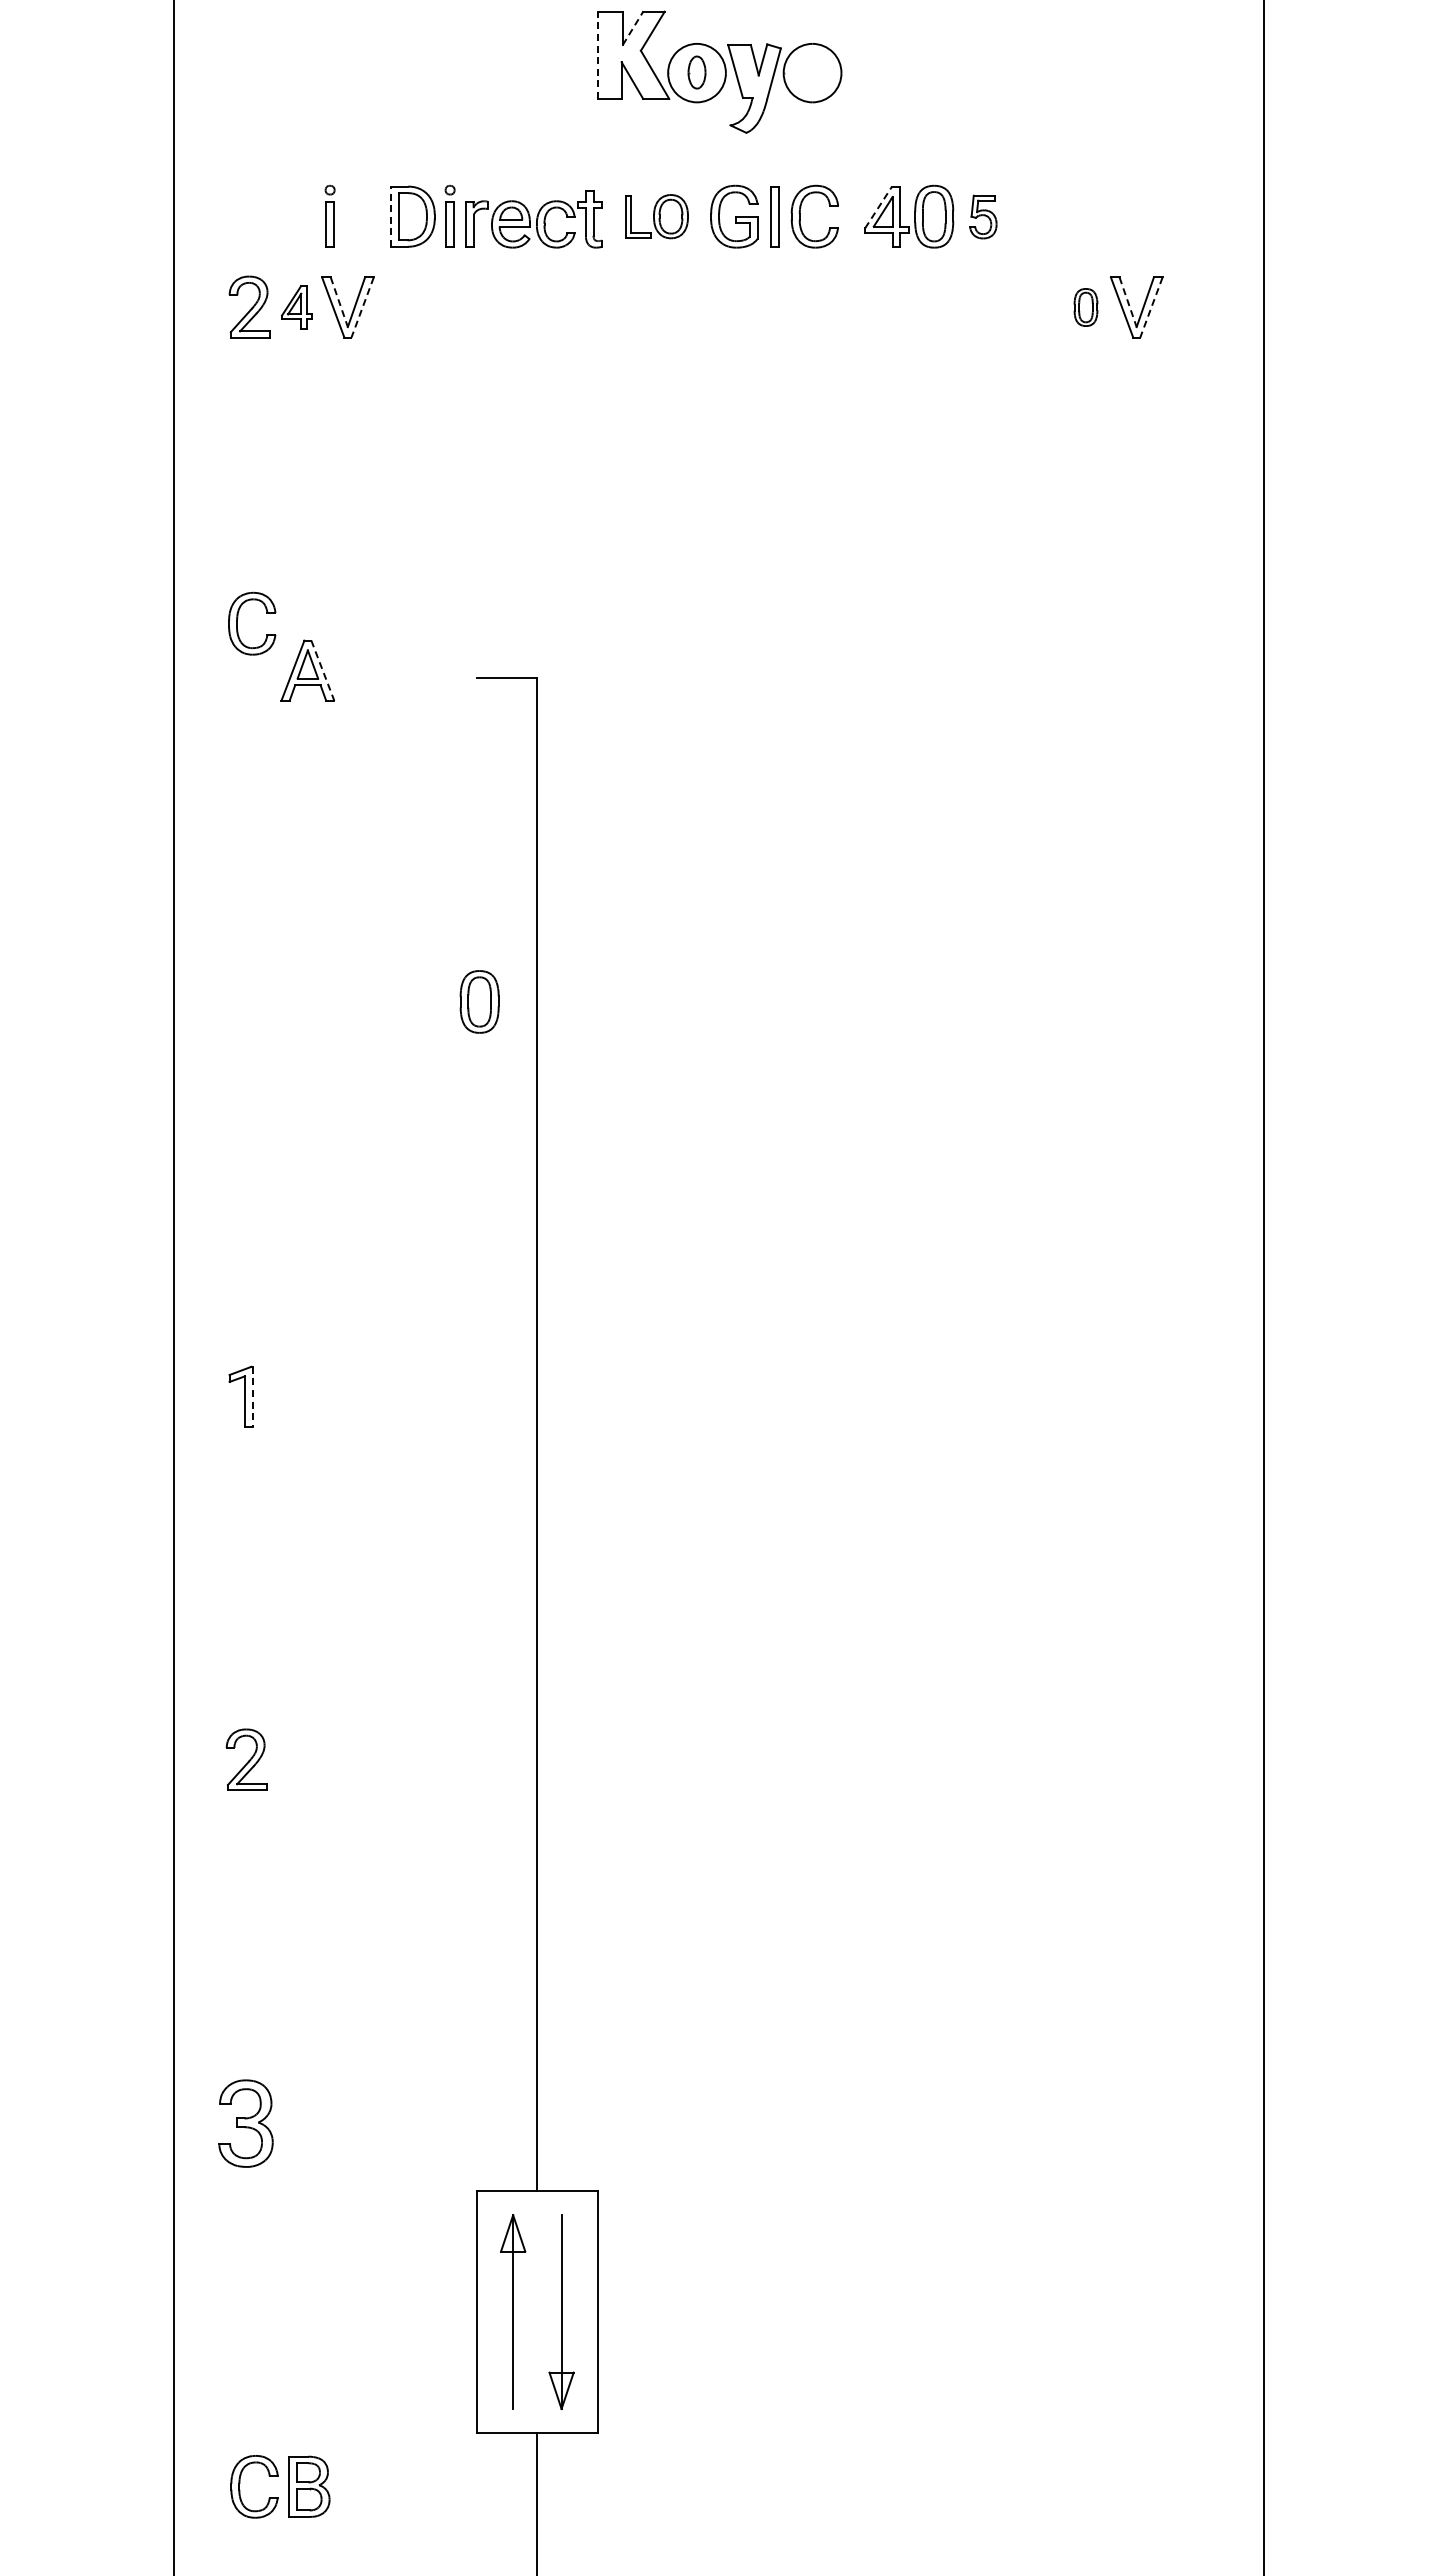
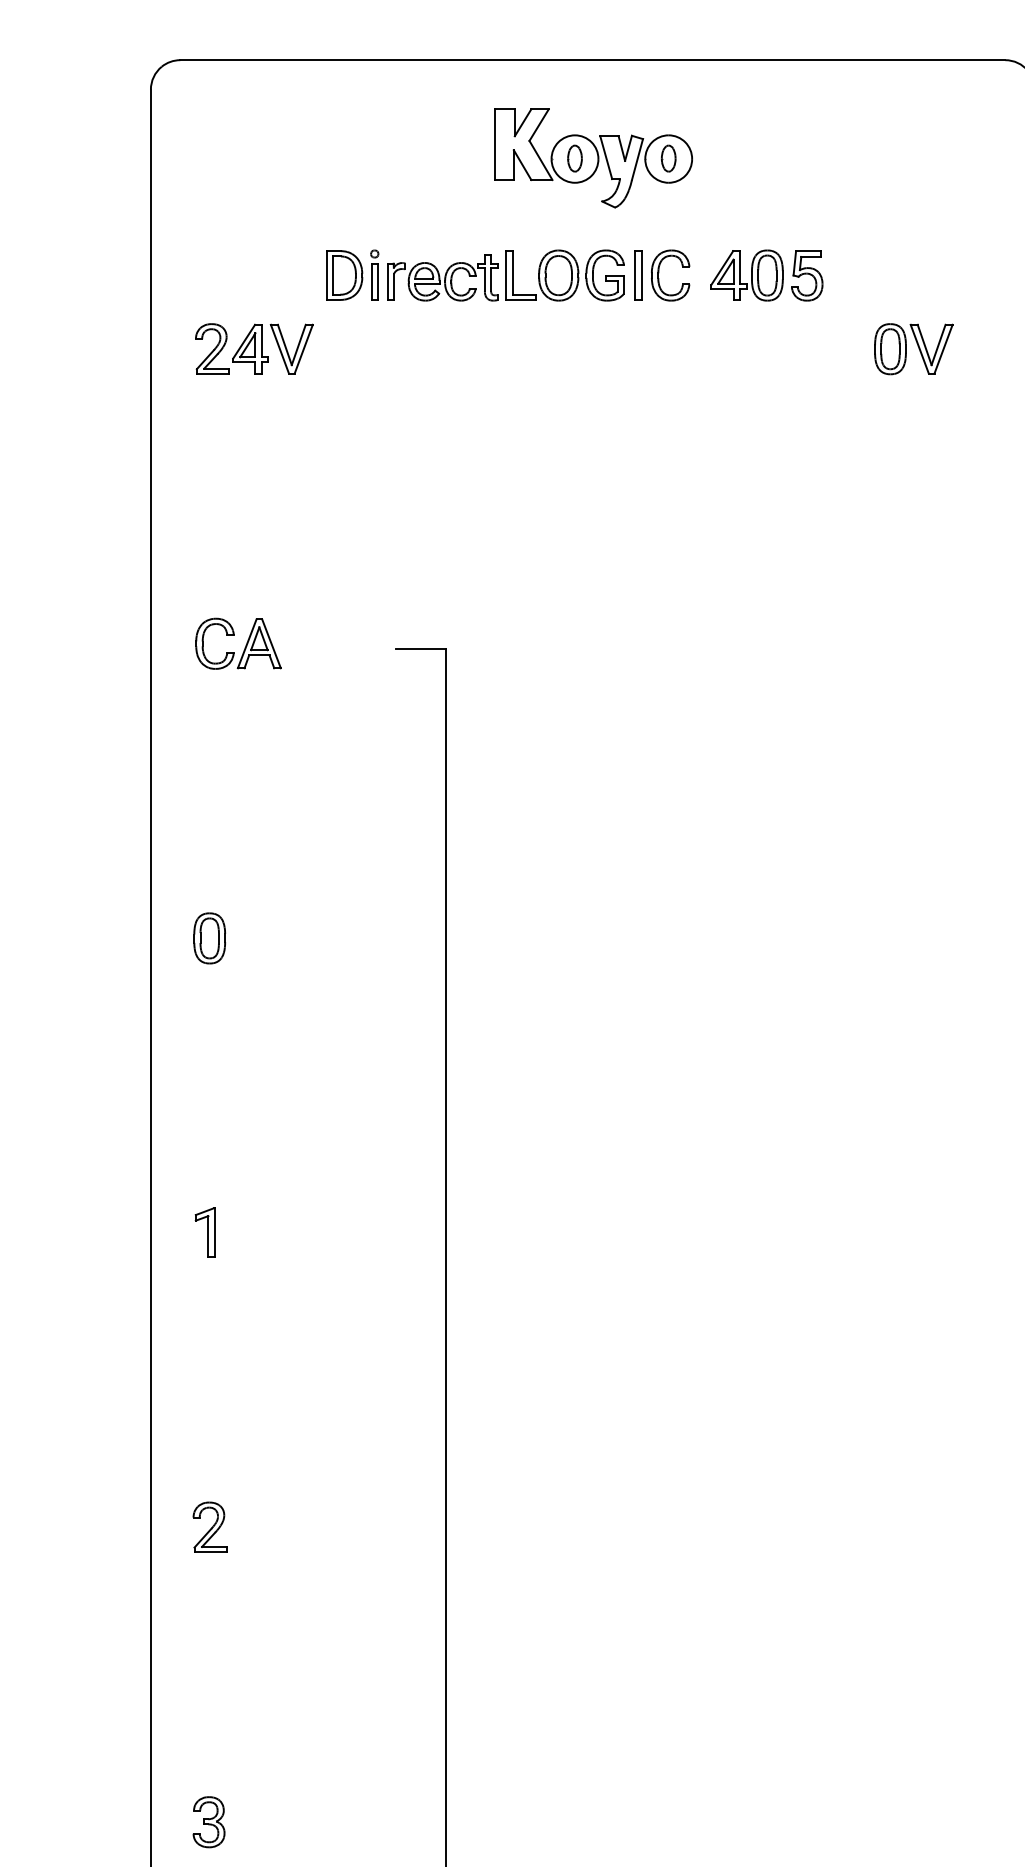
line: (633, 28) -> (523, 122), dashed -> solid
line: (597, 55) -> (494, 144), dashed -> solid
part: (812, 72) -> (668, 158), added
line: (878, 207) -> (722, 268), dashed -> solid
part: (329, 215) -> (276, 274), removed
line: (391, 216) -> (327, 275), dashed -> solid
part: (656, 216) -> (542, 275), size x1.43
part: (983, 216) -> (807, 275), size x1.43
line: (339, 302) -> (285, 345), dashed -> solid
line: (1128, 302) -> (924, 345), dashed -> solid
part: (296, 307) -> (250, 349), size x1.43
part: (1085, 307) -> (890, 349), size x1.67
line: (362, 308) -> (303, 350), dashed -> solid
line: (1151, 308) -> (943, 350), dashed -> solid
part: (237, 623) -> (203, 643), moved
line: (323, 671) -> (272, 644), dashed -> solid
part: (479, 1001) -> (209, 938), moved
line: (252, 1397) -> (214, 1233), dashed -> solid
part: (245, 2123) -> (208, 1822), size x0.71

